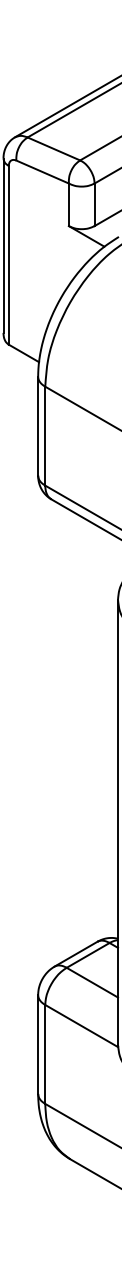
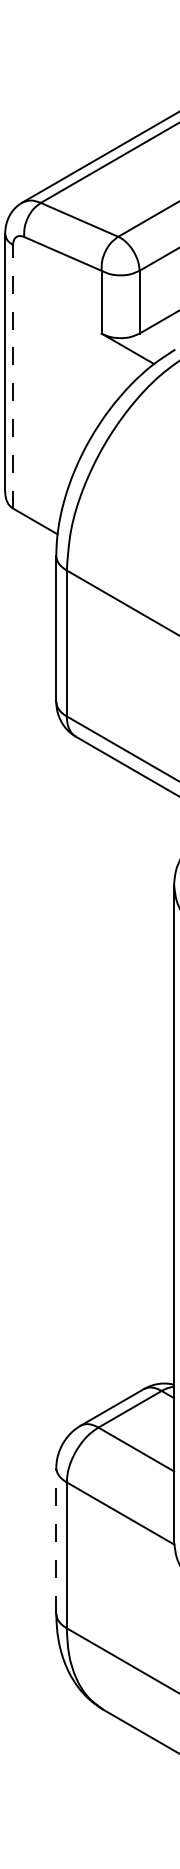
line: (8, 254) -> (12, 375), solid -> dashed
line: (38, 1044) -> (56, 1540), solid -> dashed

